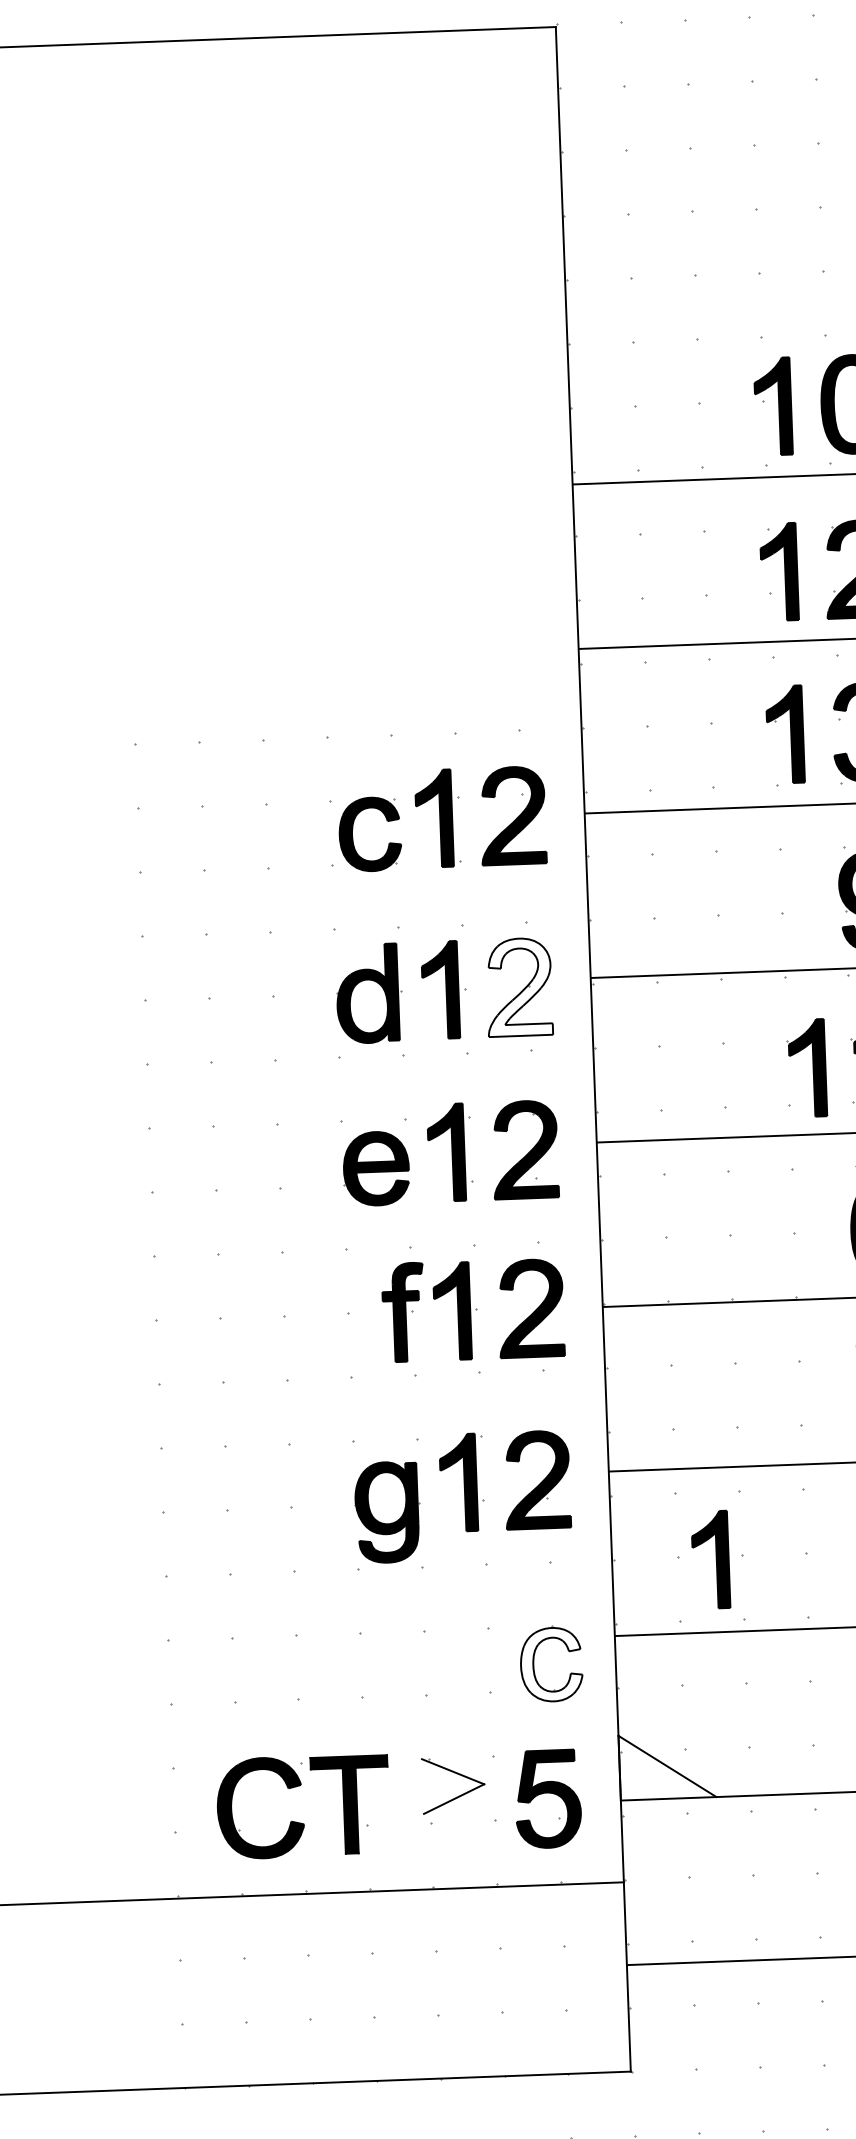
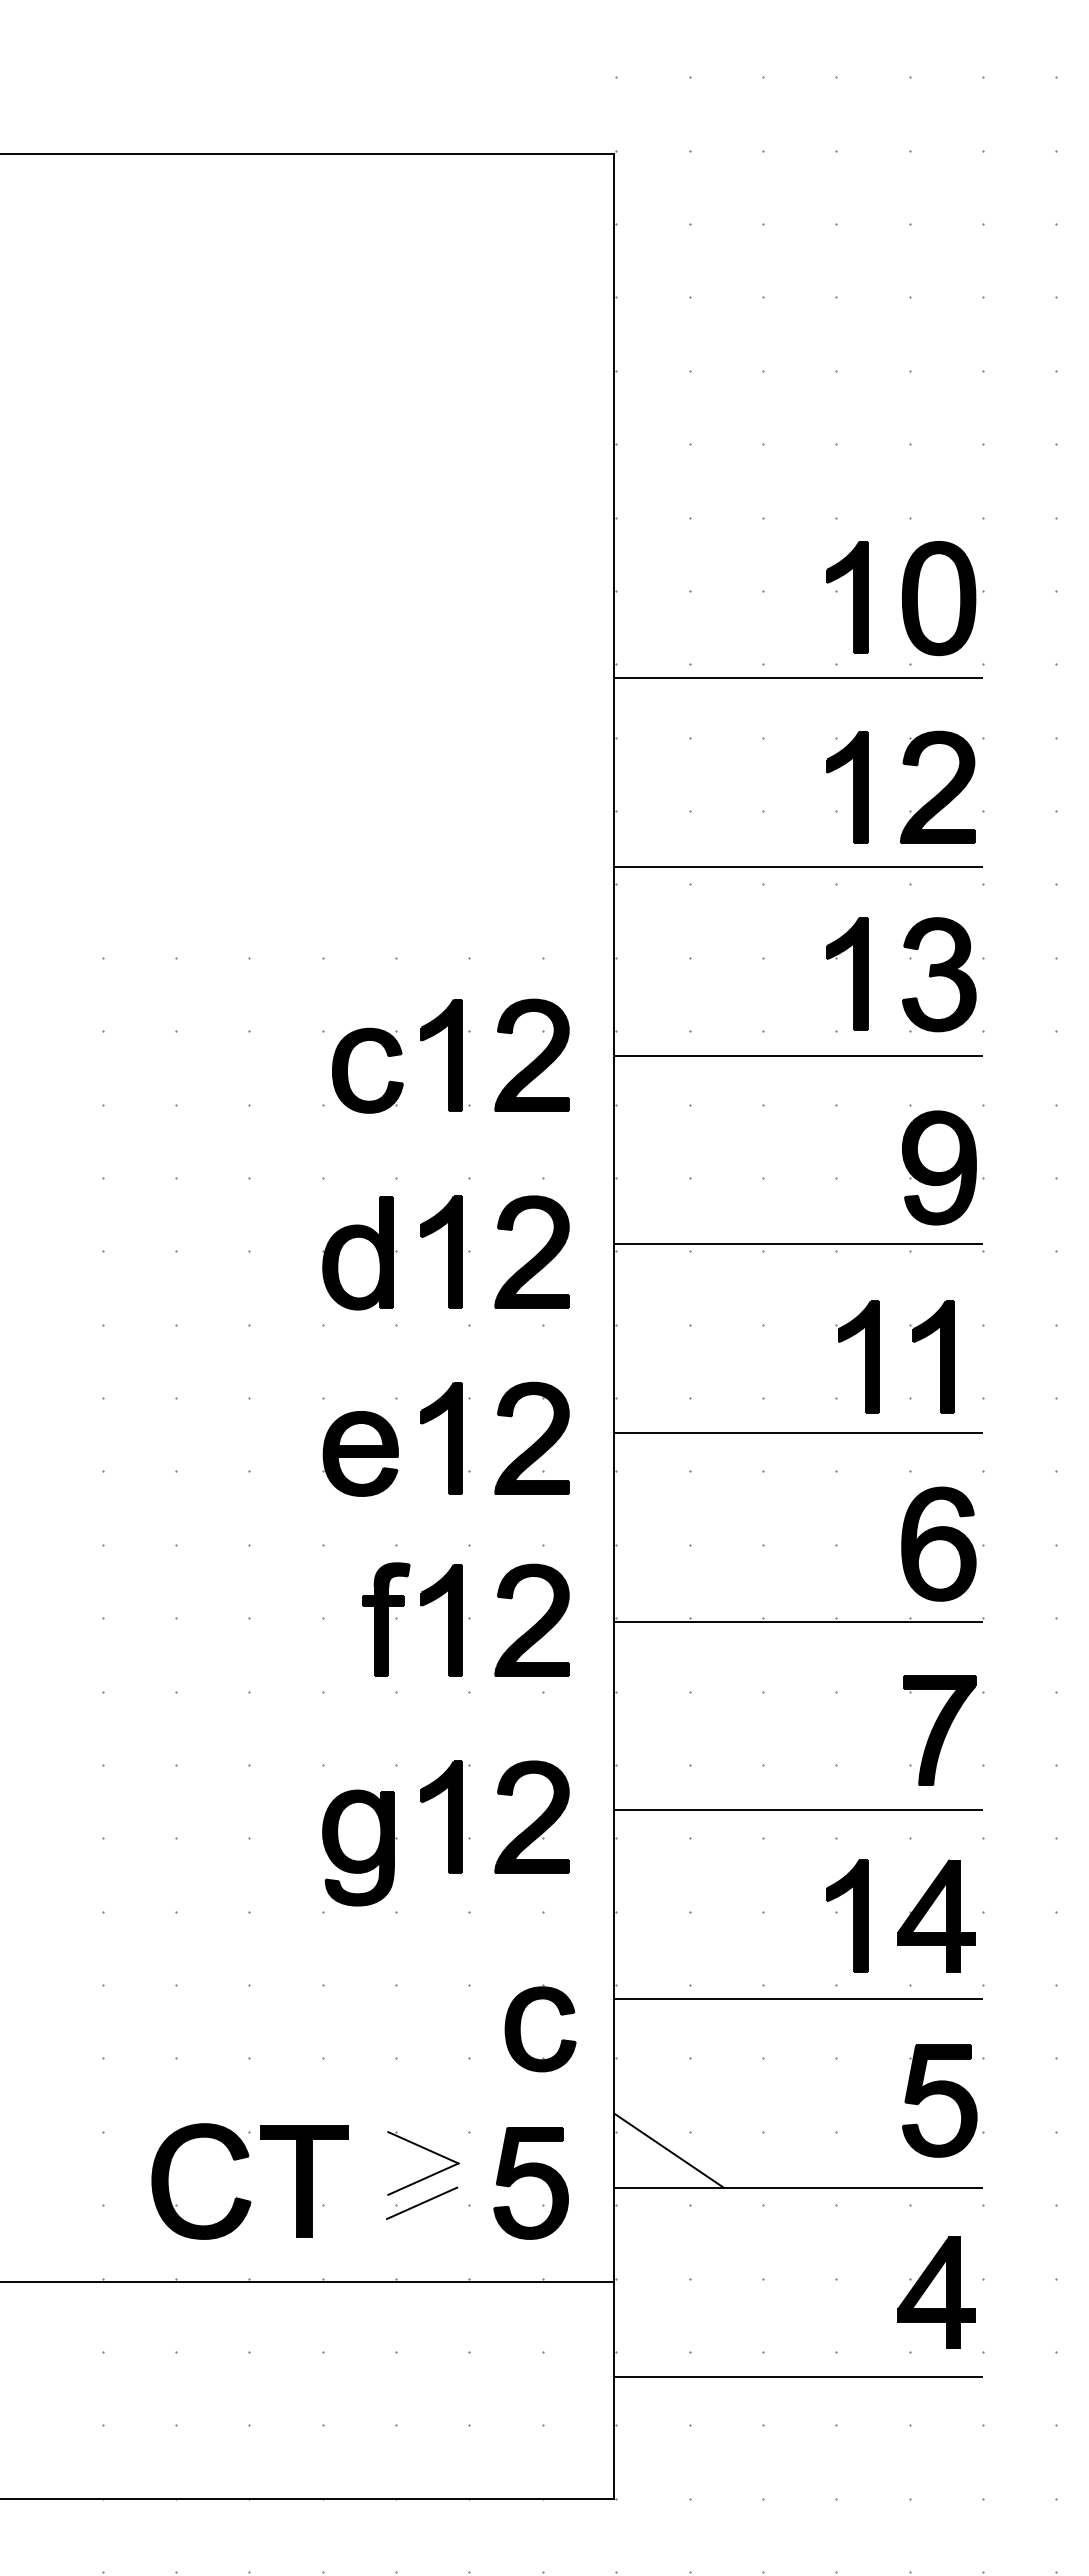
fill: (518, 986) -> (531, 1251), added
part: (710, 1559) -> (847, 1915), moved
fill: (551, 1664) -> (540, 2029), added
line: (453, 1820) -> (421, 2203), added

